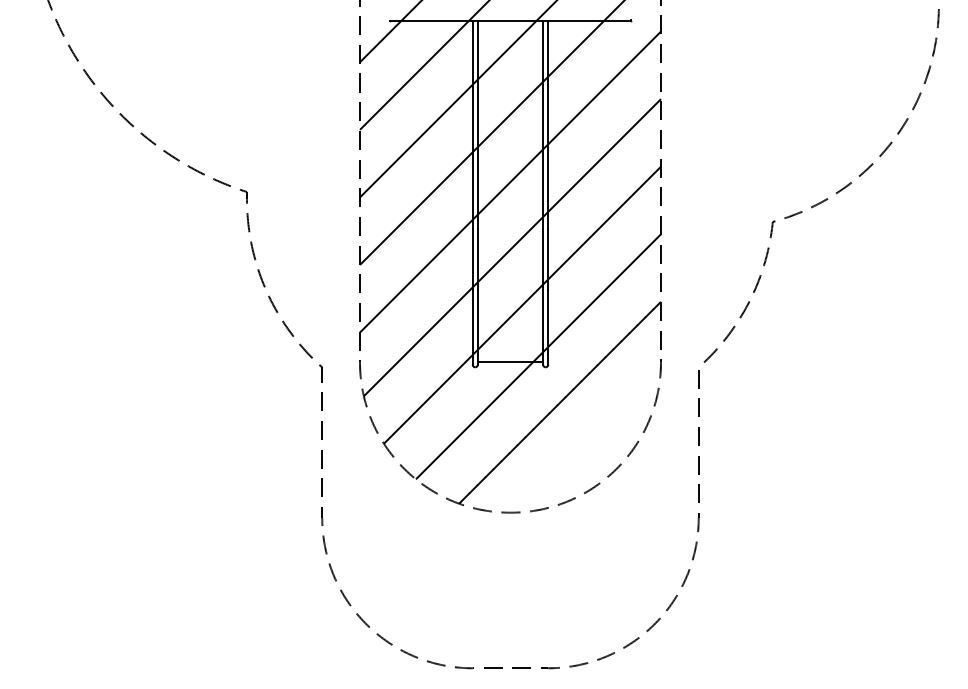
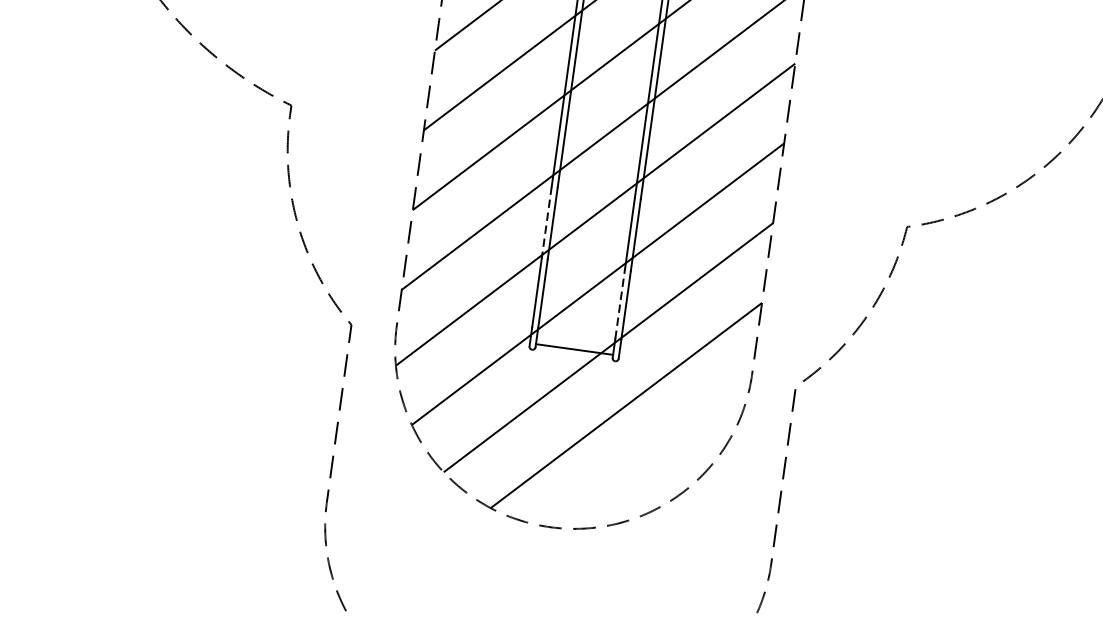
line: (472, 260) -> (546, 223), solid -> dashed
line: (543, 318) -> (620, 303), solid -> dashed

